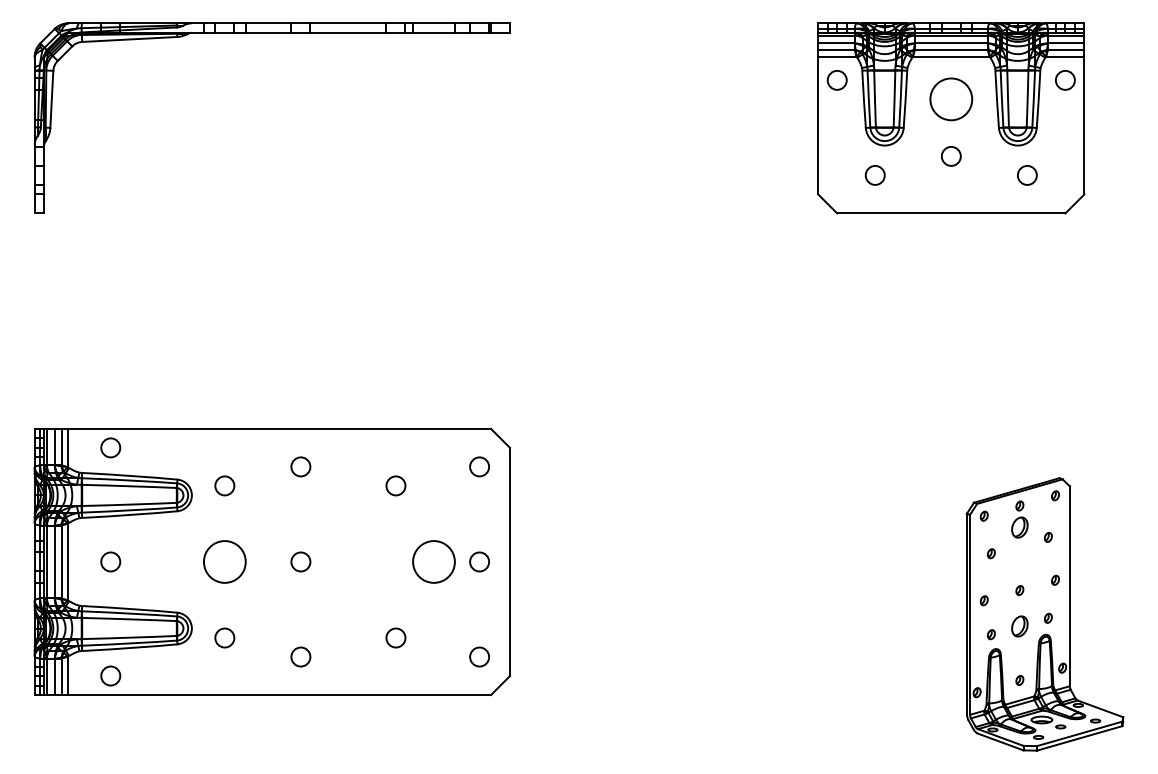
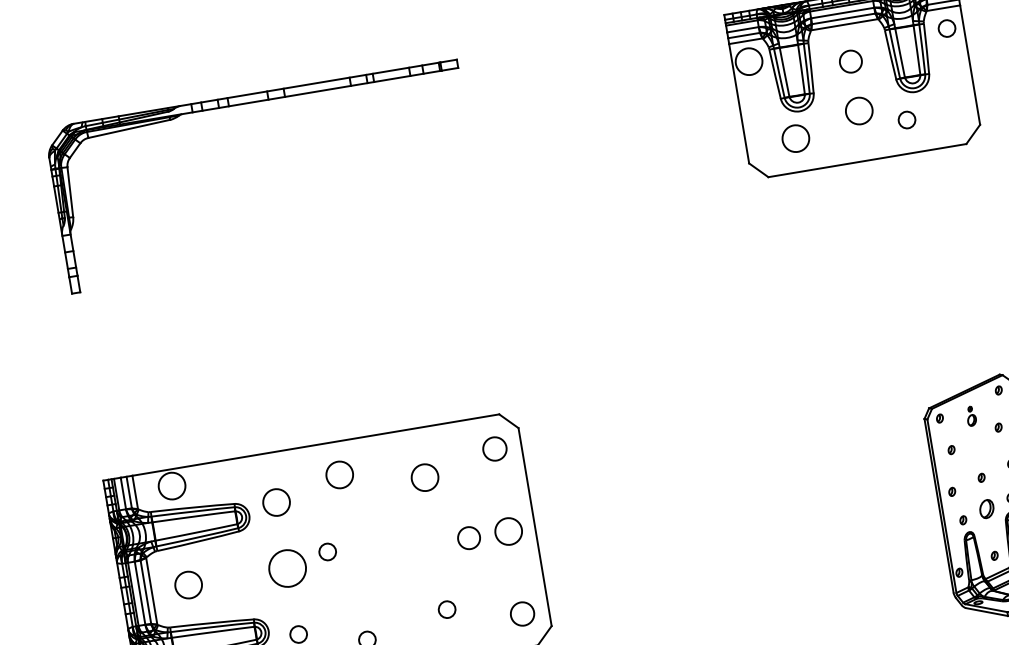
circle: (836, 79) -> (748, 61), size x1.6
circle: (951, 99) -> (851, 61), size x0.6
circle: (950, 156) -> (858, 111), size x1.6
circle: (874, 174) -> (795, 137), size x1.6
circle: (1027, 175) -> (907, 120), moved
circle: (110, 447) -> (171, 485), size x1.6
circle: (300, 466) -> (339, 474), size x1.6
circle: (479, 466) -> (494, 448), size x1.4
circle: (224, 485) -> (276, 502), size x1.6
circle: (395, 485) -> (424, 477), size x1.6
part: (1019, 519) -> (971, 416), size x0.6
circle: (110, 561) -> (188, 584), size x1.6
circle: (300, 561) -> (327, 551), moved
circle: (433, 561) -> (468, 537), size x0.6
circle: (479, 561) -> (508, 531), size x1.6
circle: (479, 656) -> (522, 613), size x1.4

